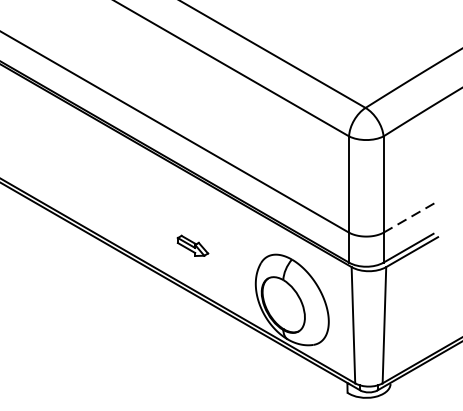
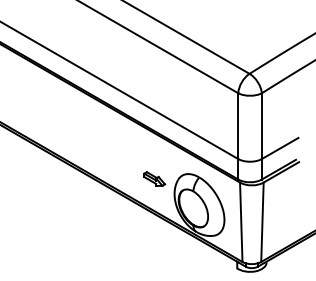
line: (410, 217) -> (280, 148), dashed -> solid
part: (192, 245) -> (154, 178), moved

